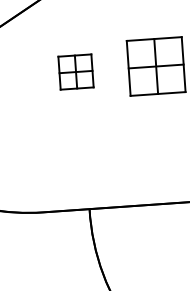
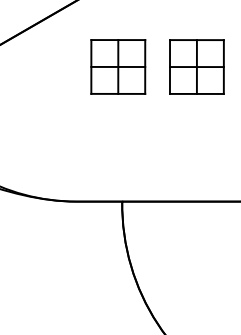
part: (76, 71) -> (118, 66), size x1.67

